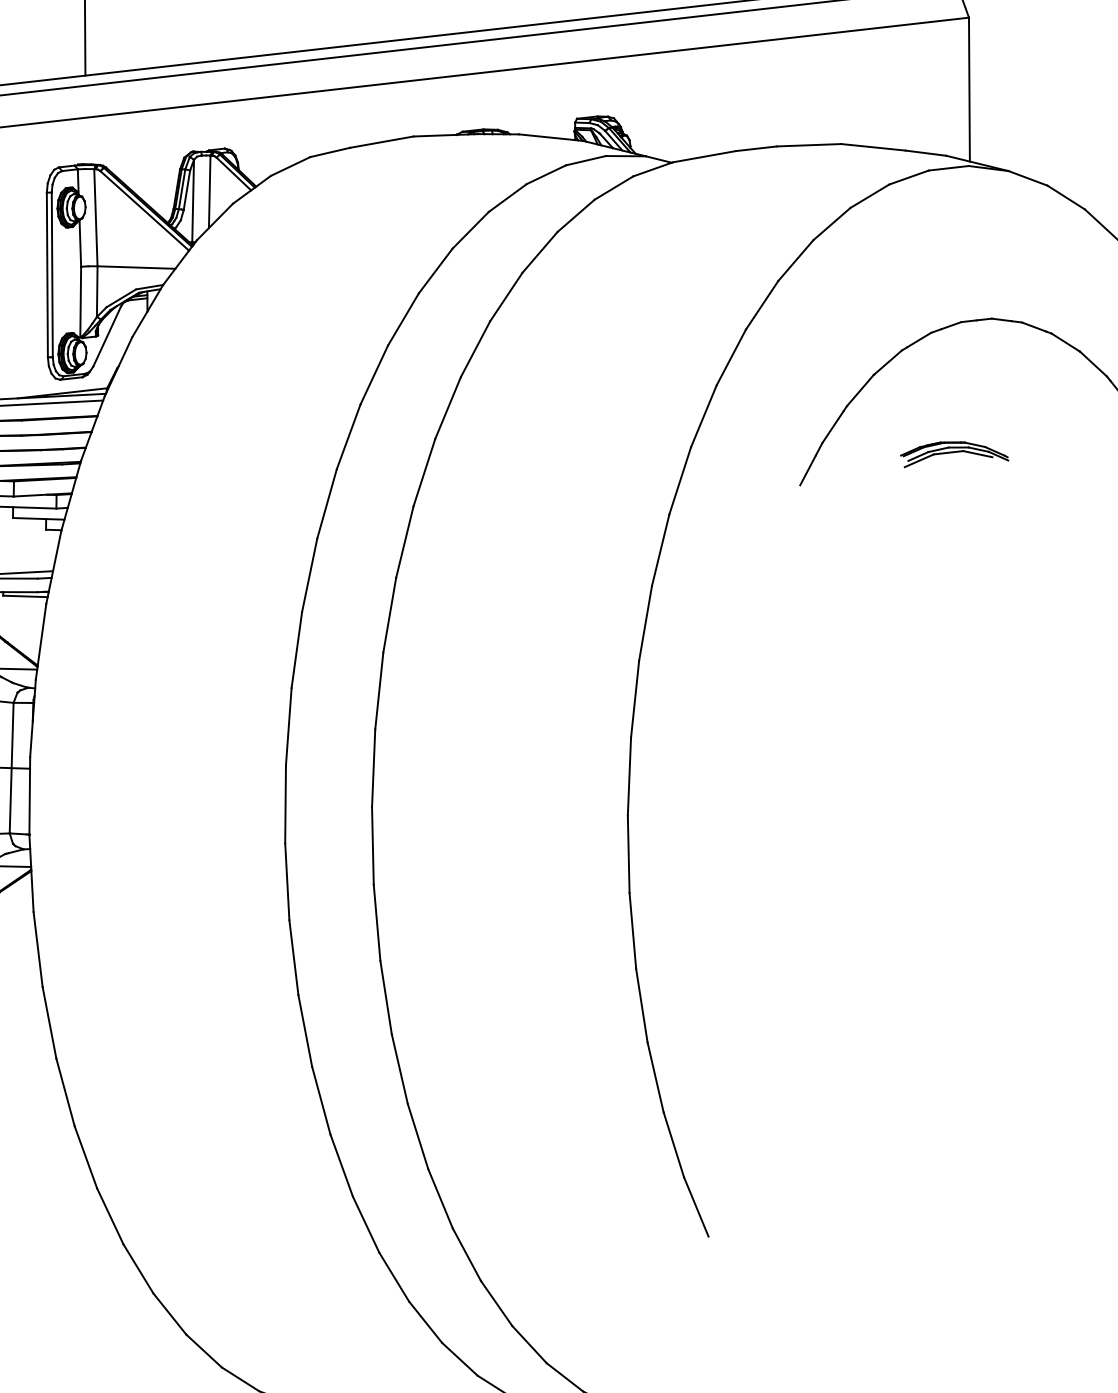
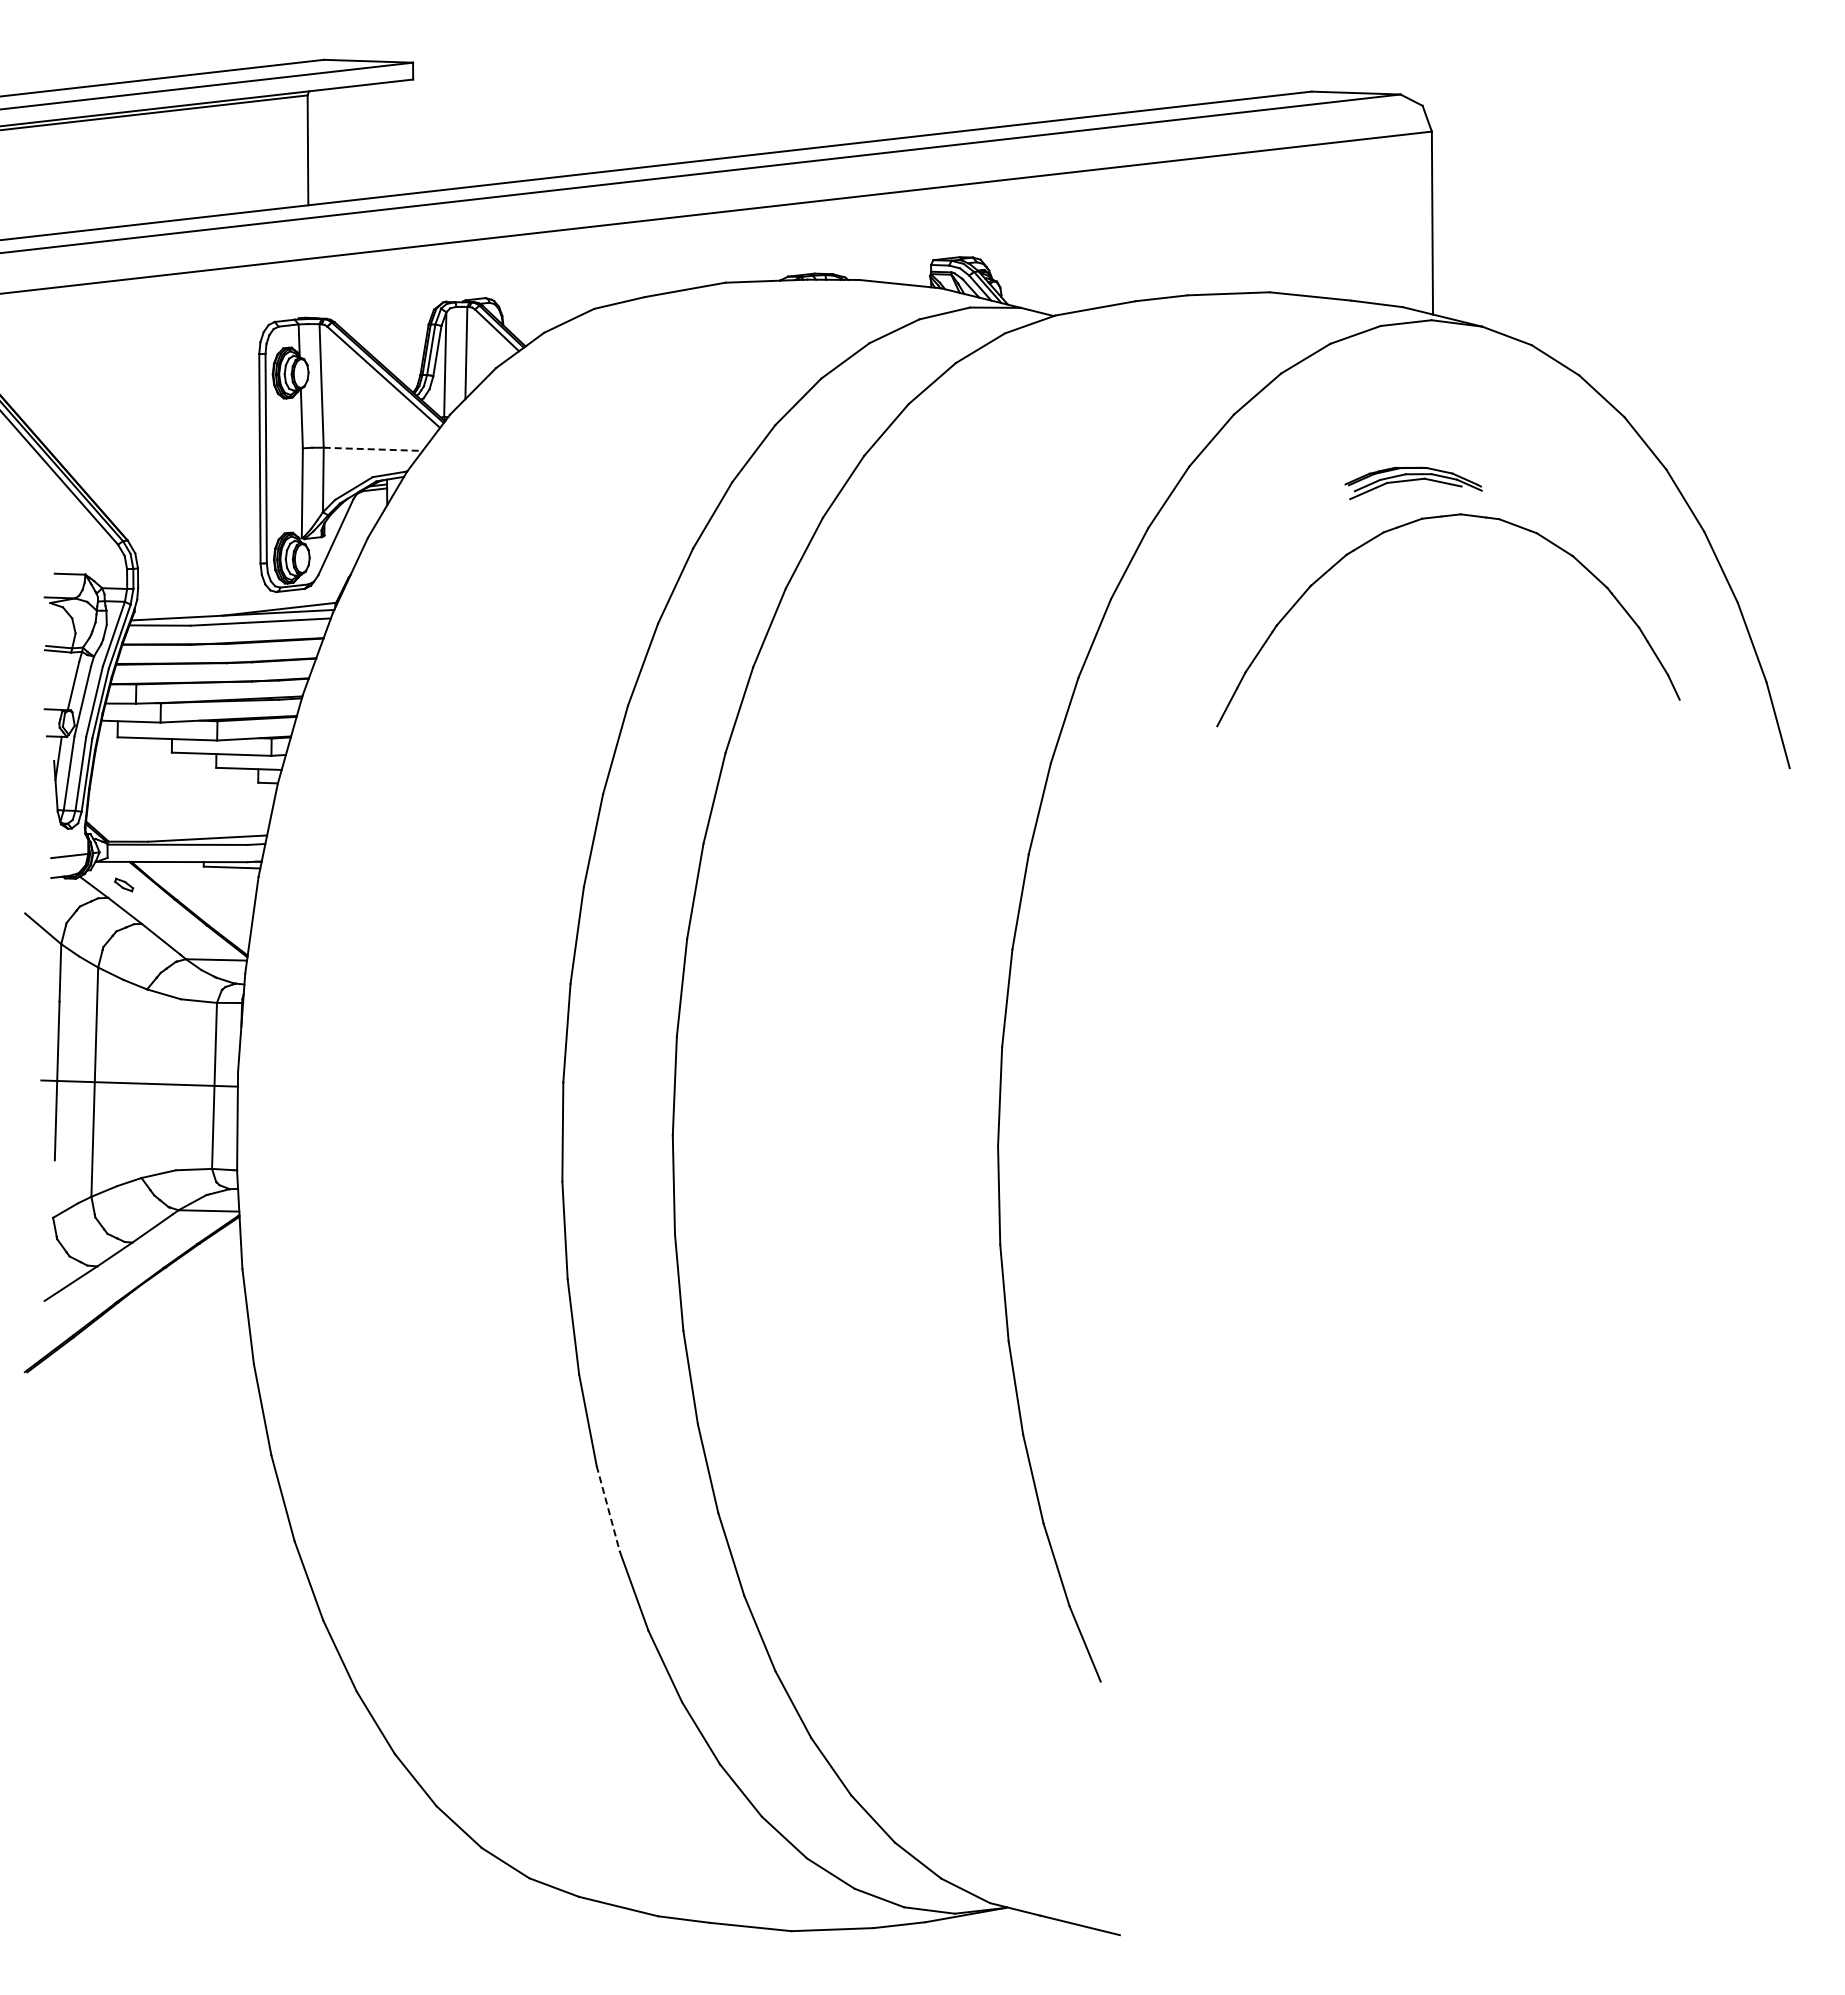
line: (136, 267) -> (373, 449), solid -> dashed
part: (954, 454) -> (1413, 483), moved
line: (321, 1101) -> (608, 1509), solid -> dashed

